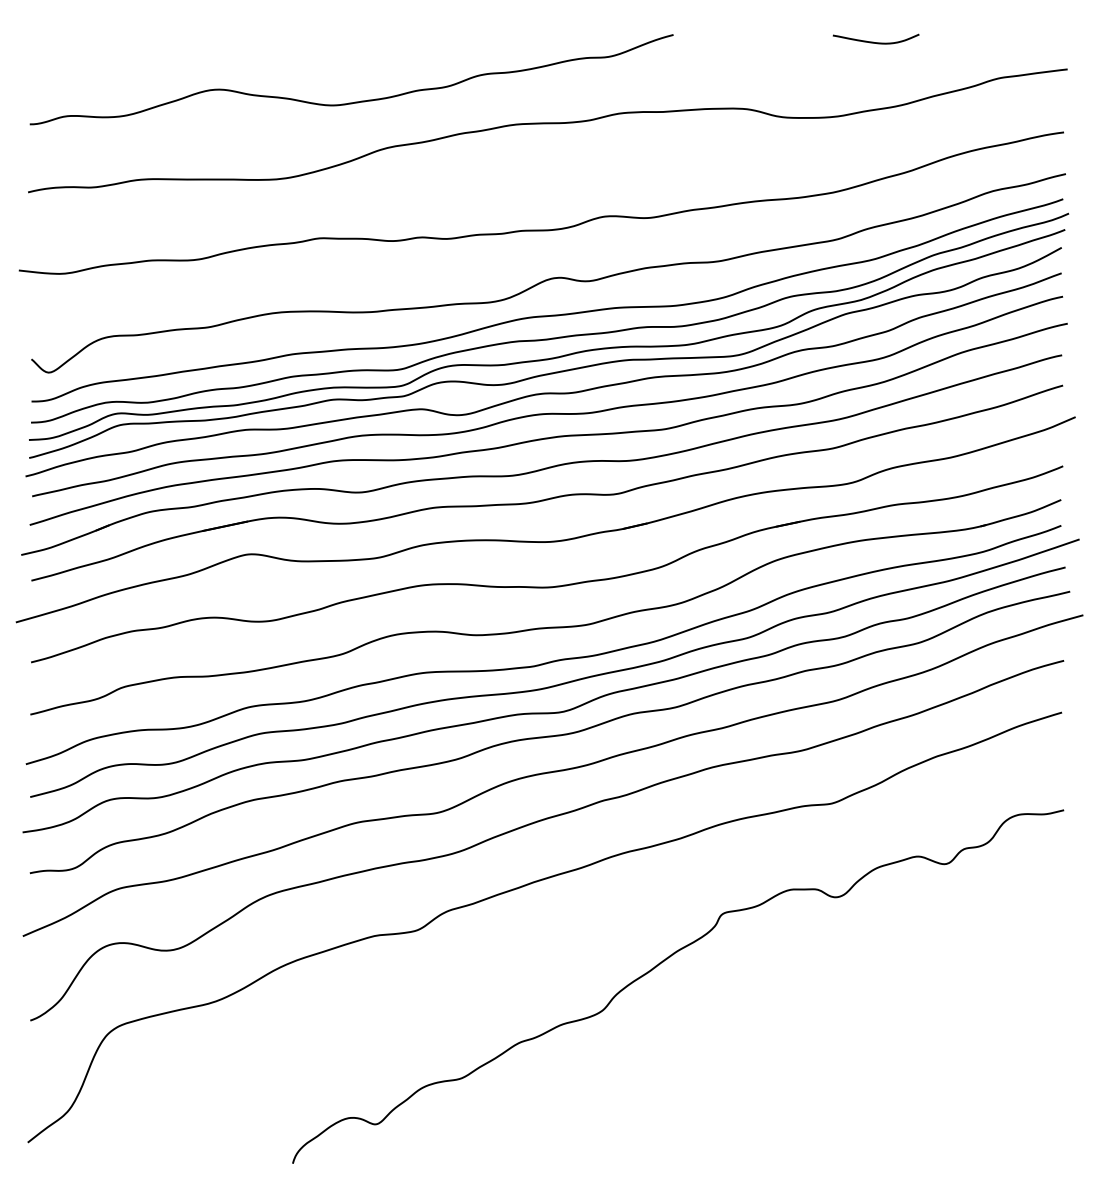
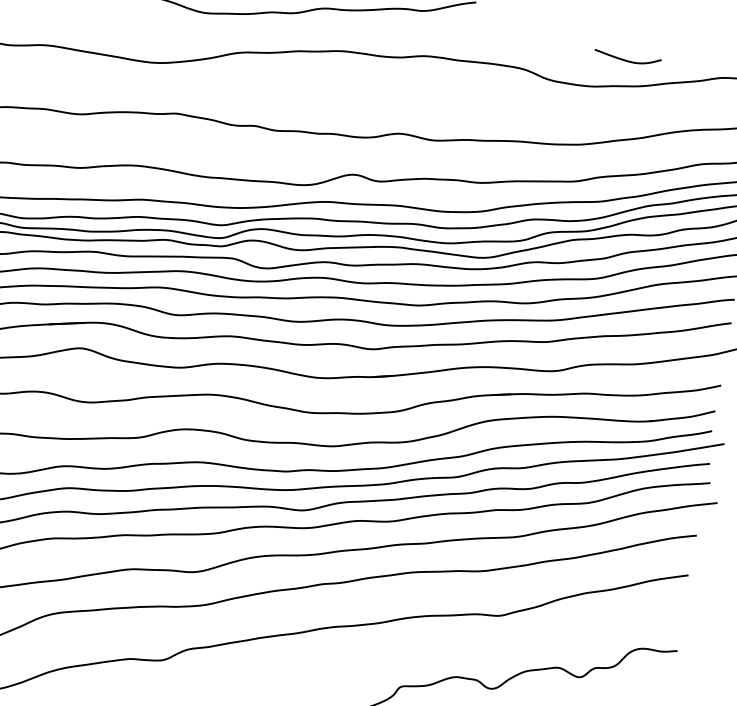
curve: (873, 41) -> (625, 59), moved

